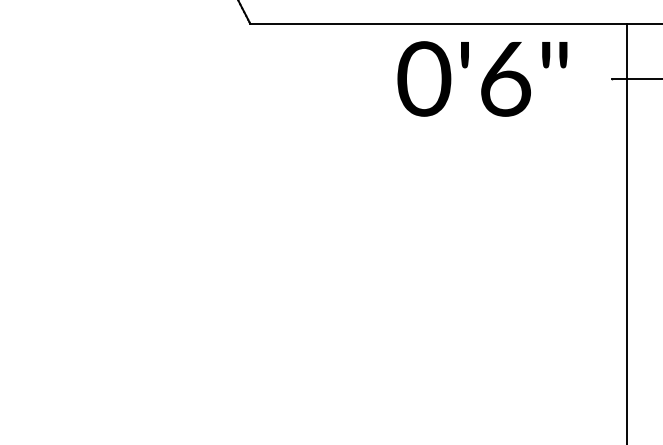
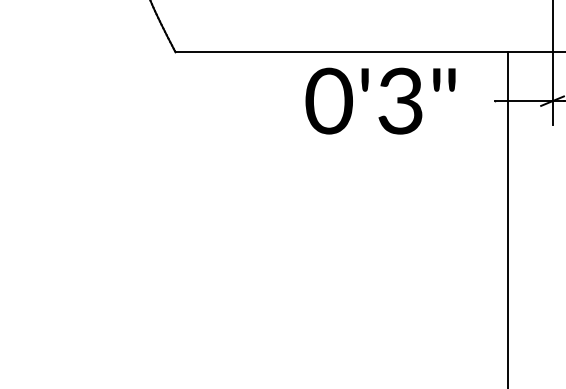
text: (505, 78) -> (400, 100), 0'6" -> 0'3"

